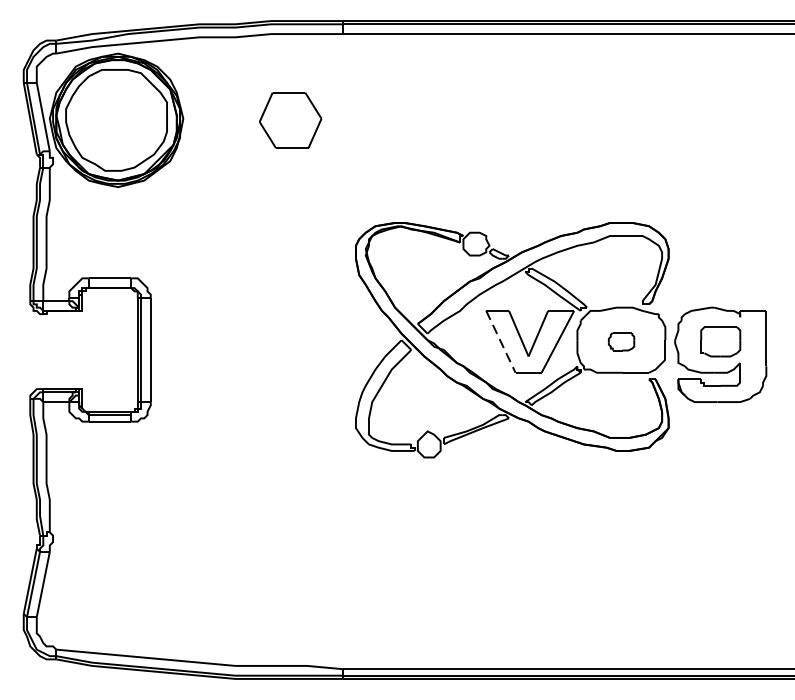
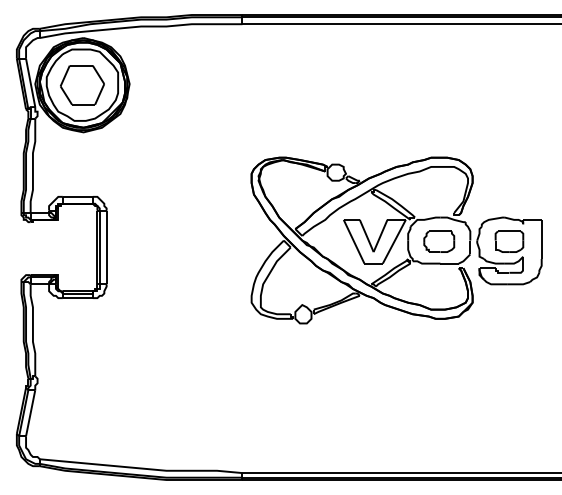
part: (290, 120) -> (82, 85), moved
part: (621, 341) -> (439, 241), size x1.67
line: (501, 342) -> (354, 242), dashed -> solid

